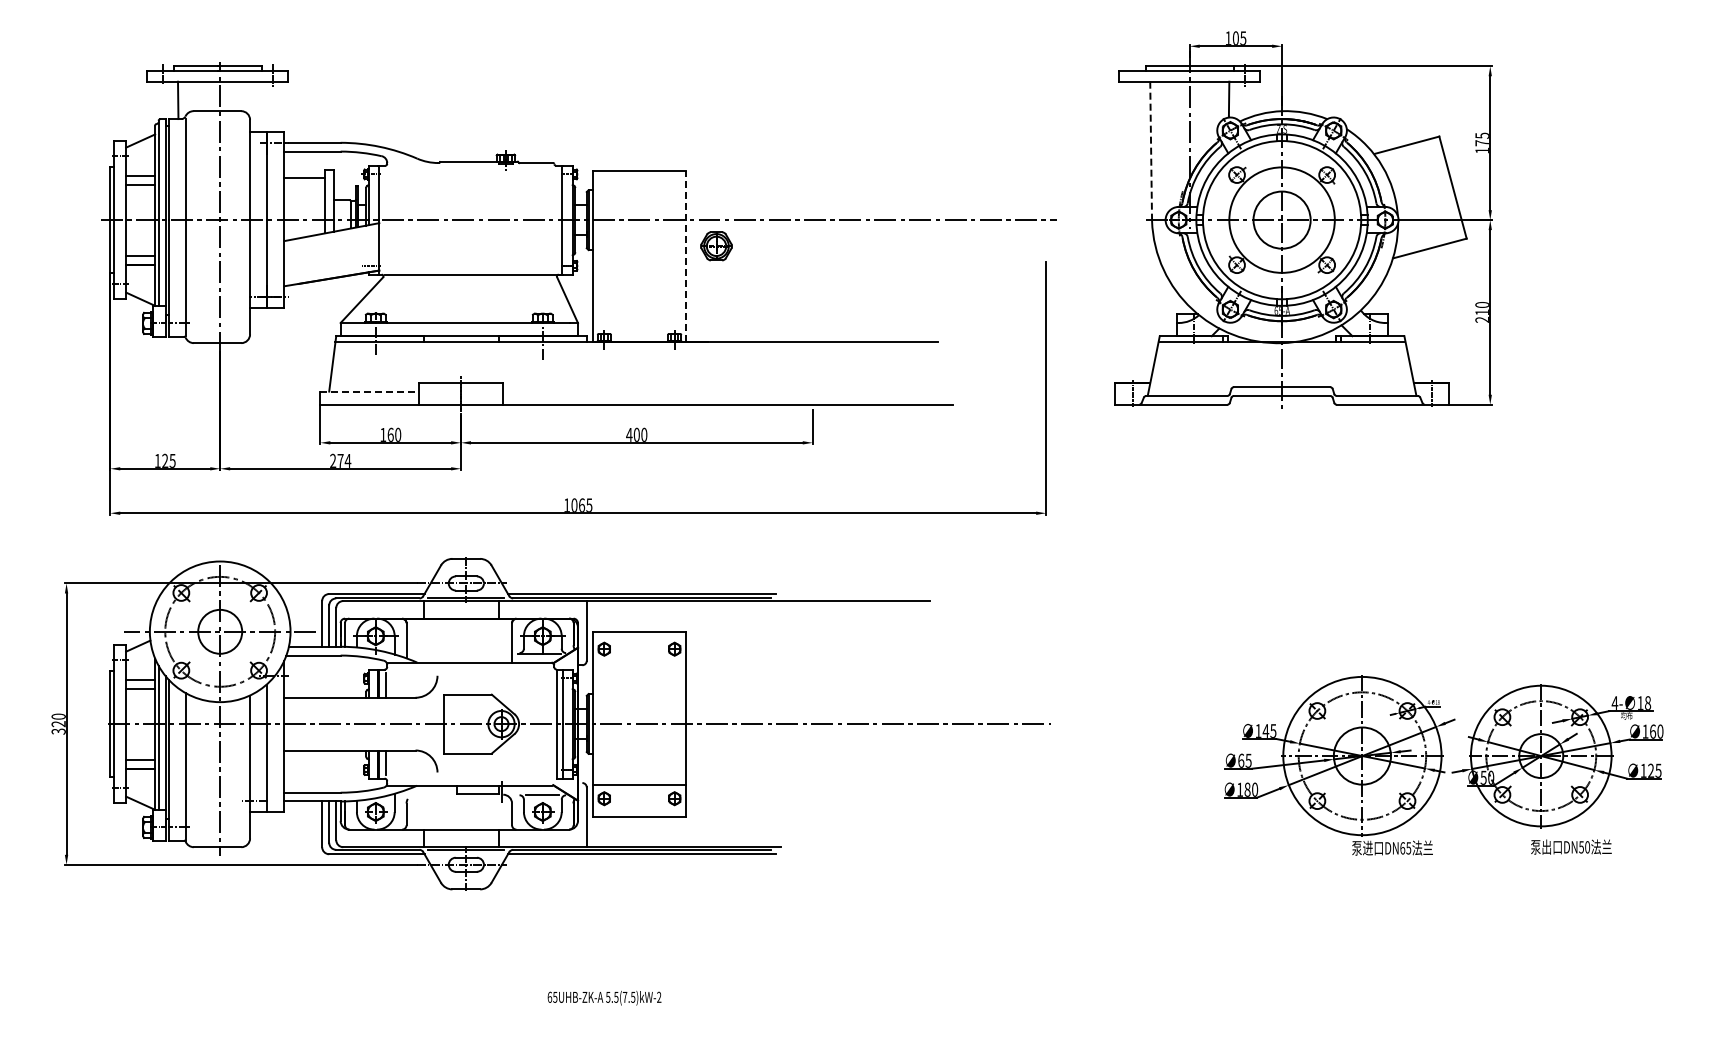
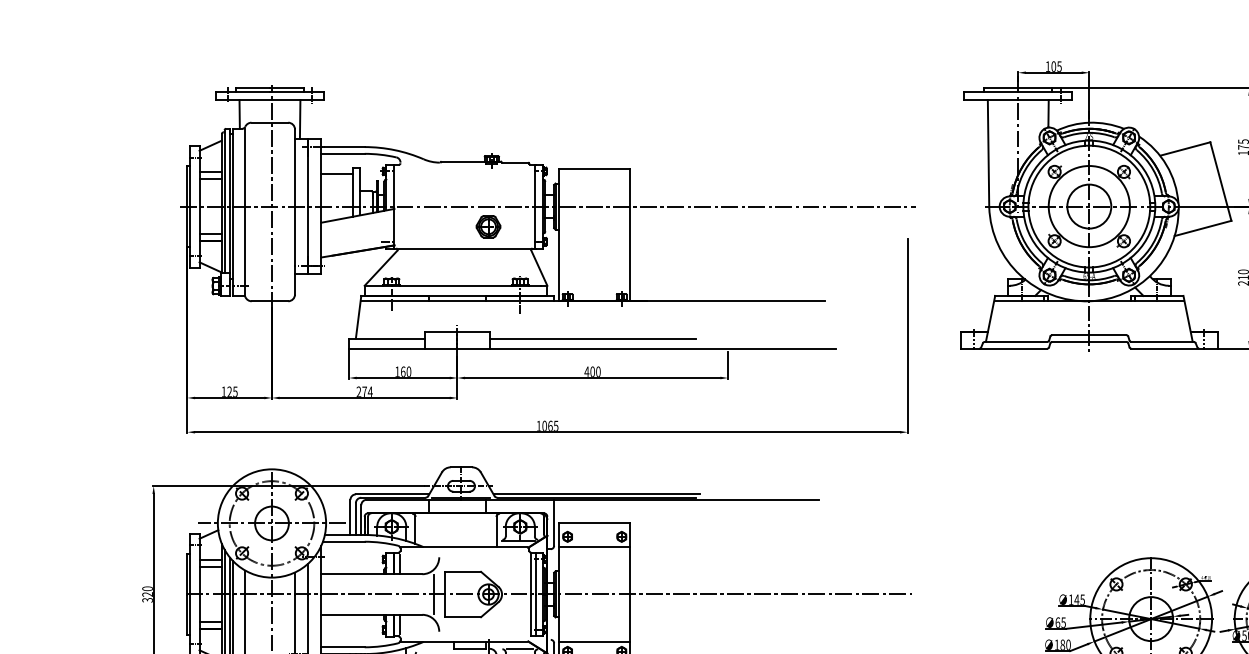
line: (256, 106) -> (299, 119), added
line: (1151, 151) -> (988, 153), dashed -> solid
part: (716, 246) -> (488, 226), moved
line: (685, 256) -> (630, 234), dashed -> solid
line: (370, 391) -> (387, 338), dashed -> solid
line: (636, 391) -> (592, 338), added
line: (639, 662) -> (594, 547), added
line: (431, 723) -> (434, 594), added

